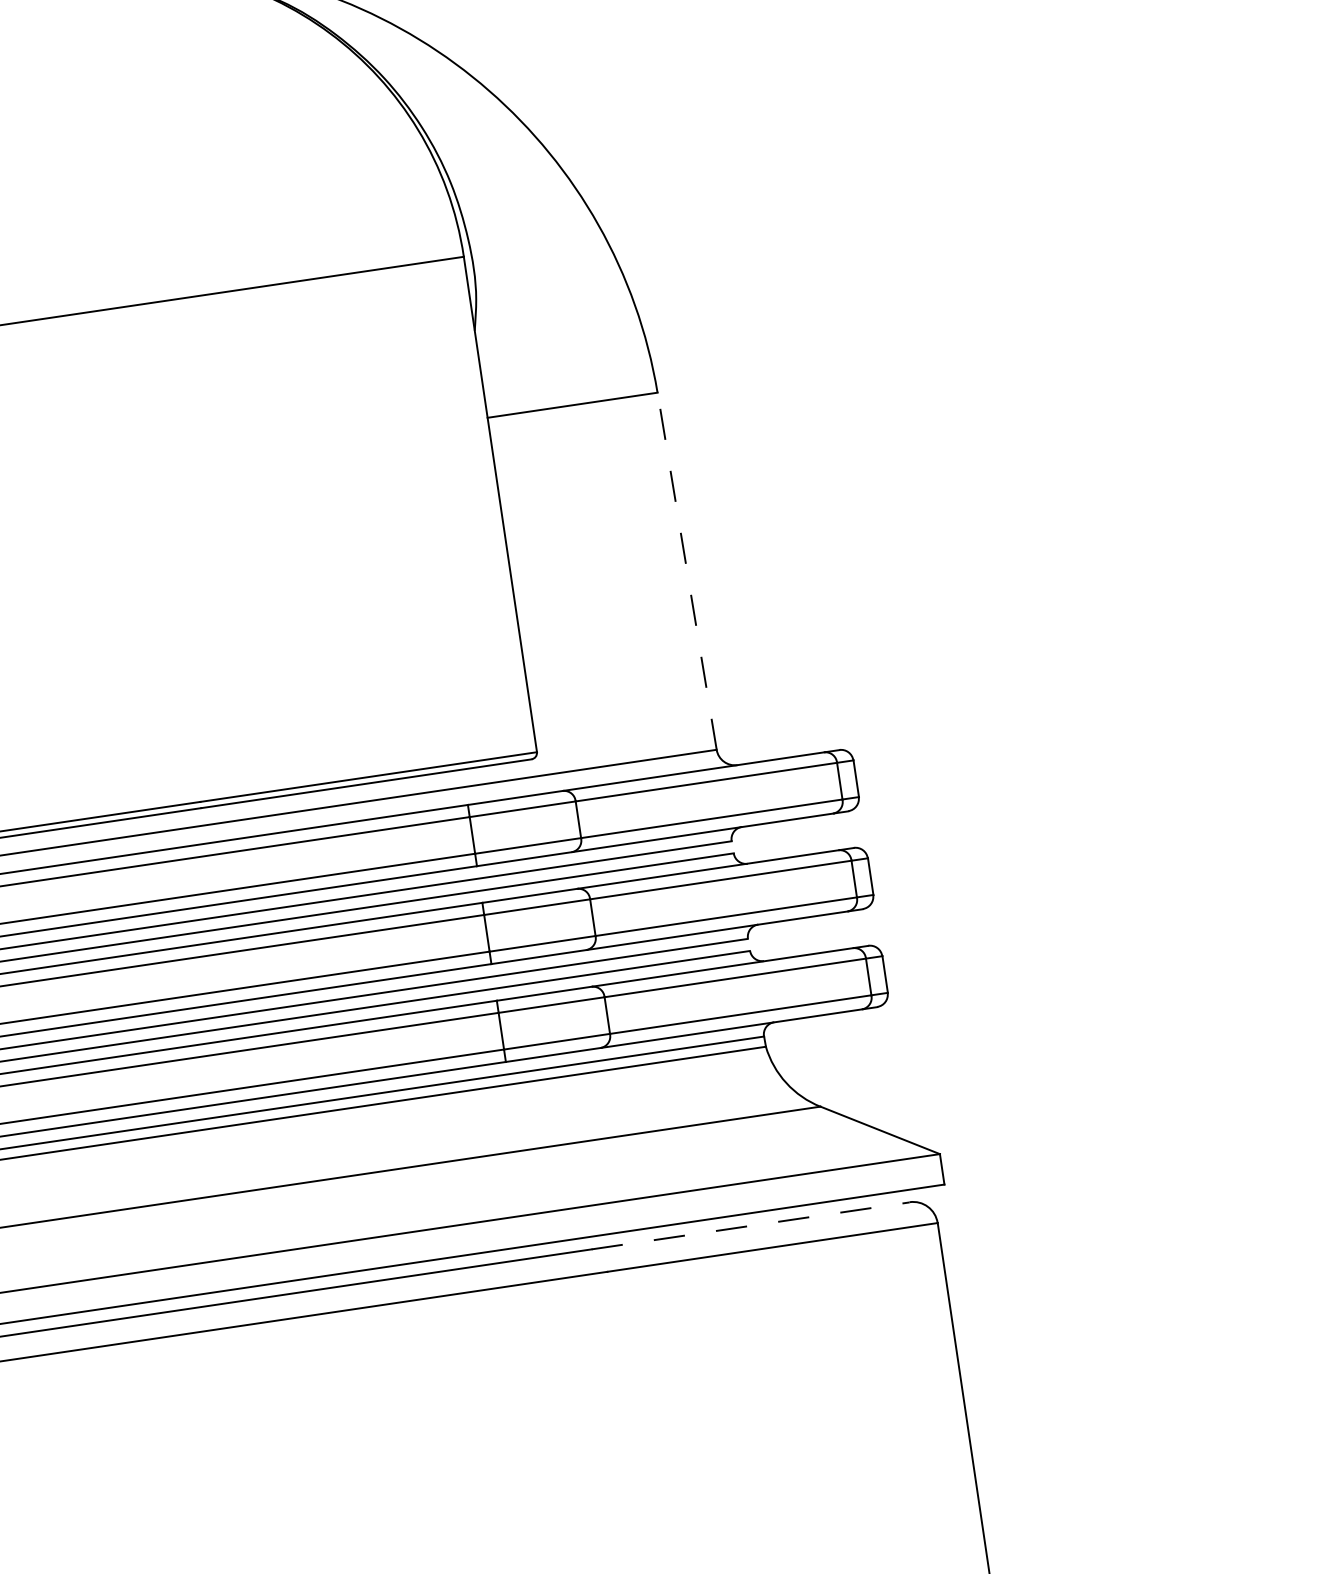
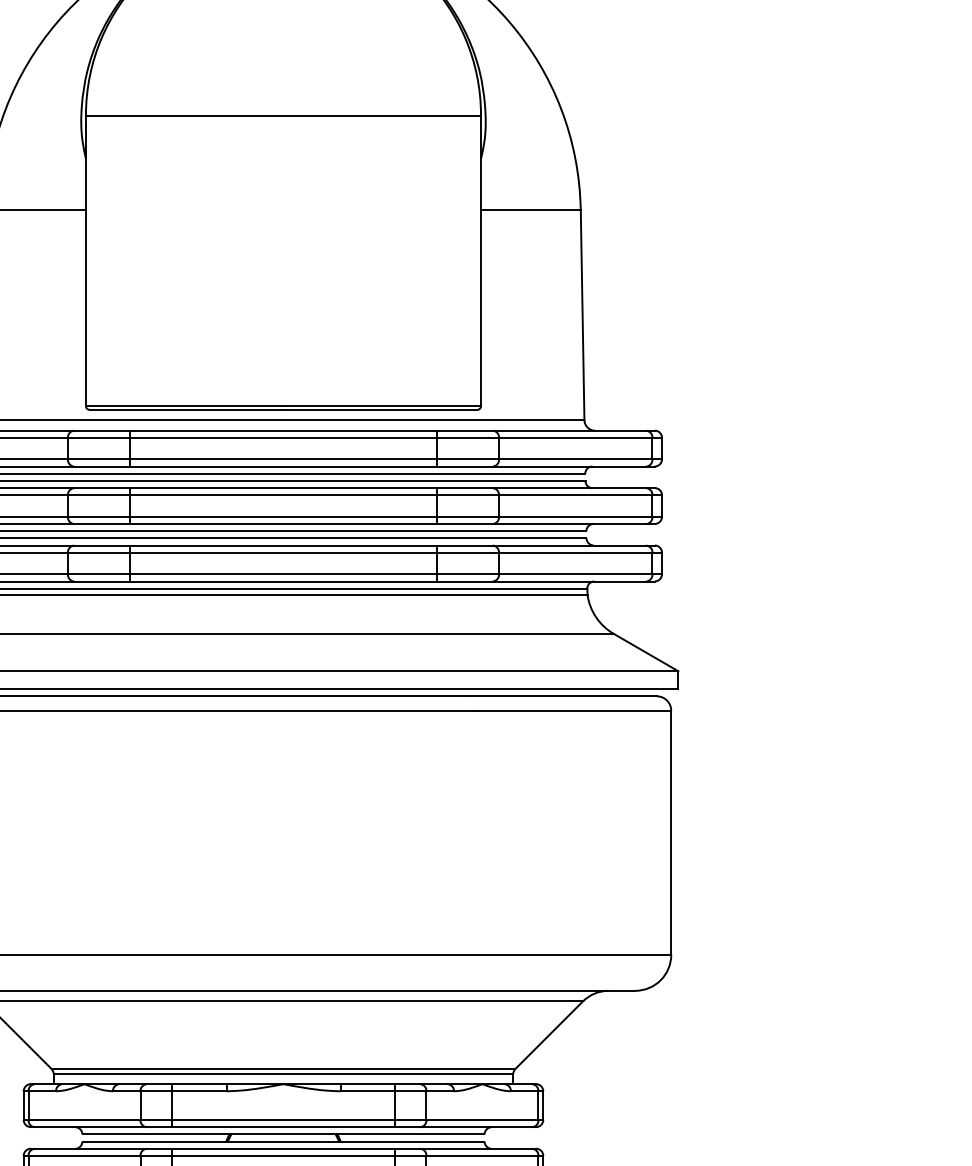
line: (686, 570) -> (582, 314), dashed -> solid
line: (752, 1225) -> (564, 696), dashed -> solid

